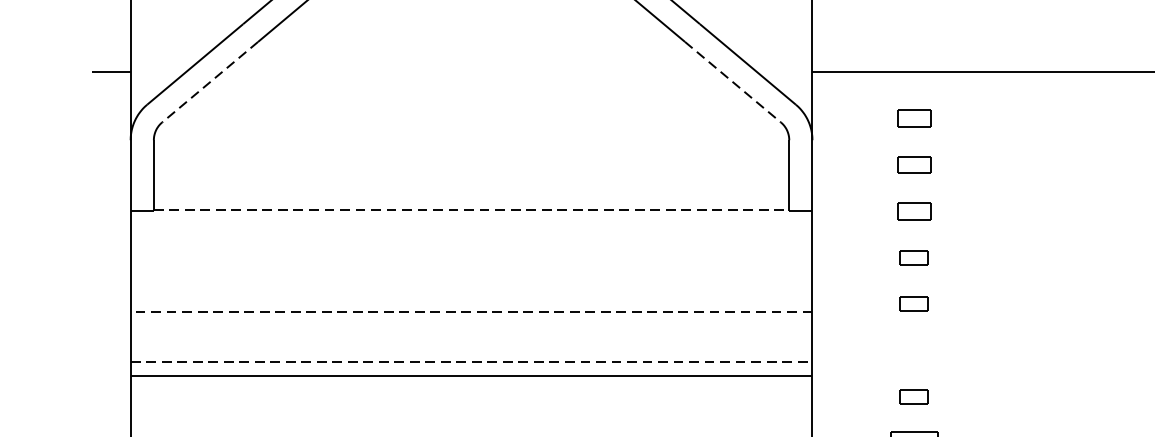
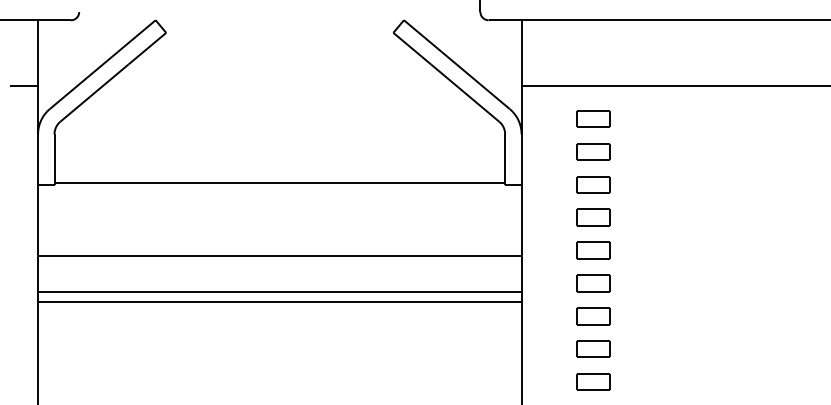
line: (210, 82) -> (94, 93), dashed -> solid
line: (733, 82) -> (465, 93), dashed -> solid
part: (913, 117) -> (593, 118), size x1.43
part: (913, 164) -> (593, 151), size x1.43
line: (472, 209) -> (280, 183), dashed -> solid
part: (913, 211) -> (593, 184), size x1.43
part: (913, 257) -> (593, 217), size x1.67
part: (913, 304) -> (593, 250), size x1.67
line: (471, 311) -> (279, 255), dashed -> solid
part: (913, 350) -> (593, 283), added
line: (471, 361) -> (279, 291), dashed -> solid
part: (913, 397) -> (593, 316), size x1.67

